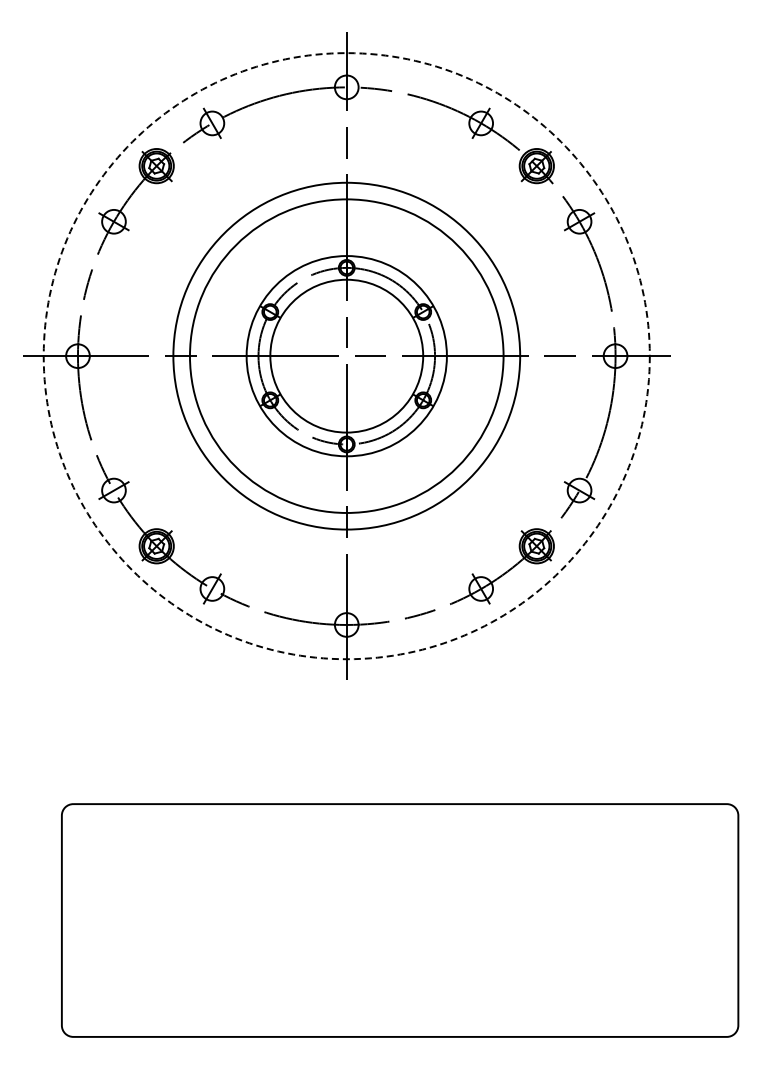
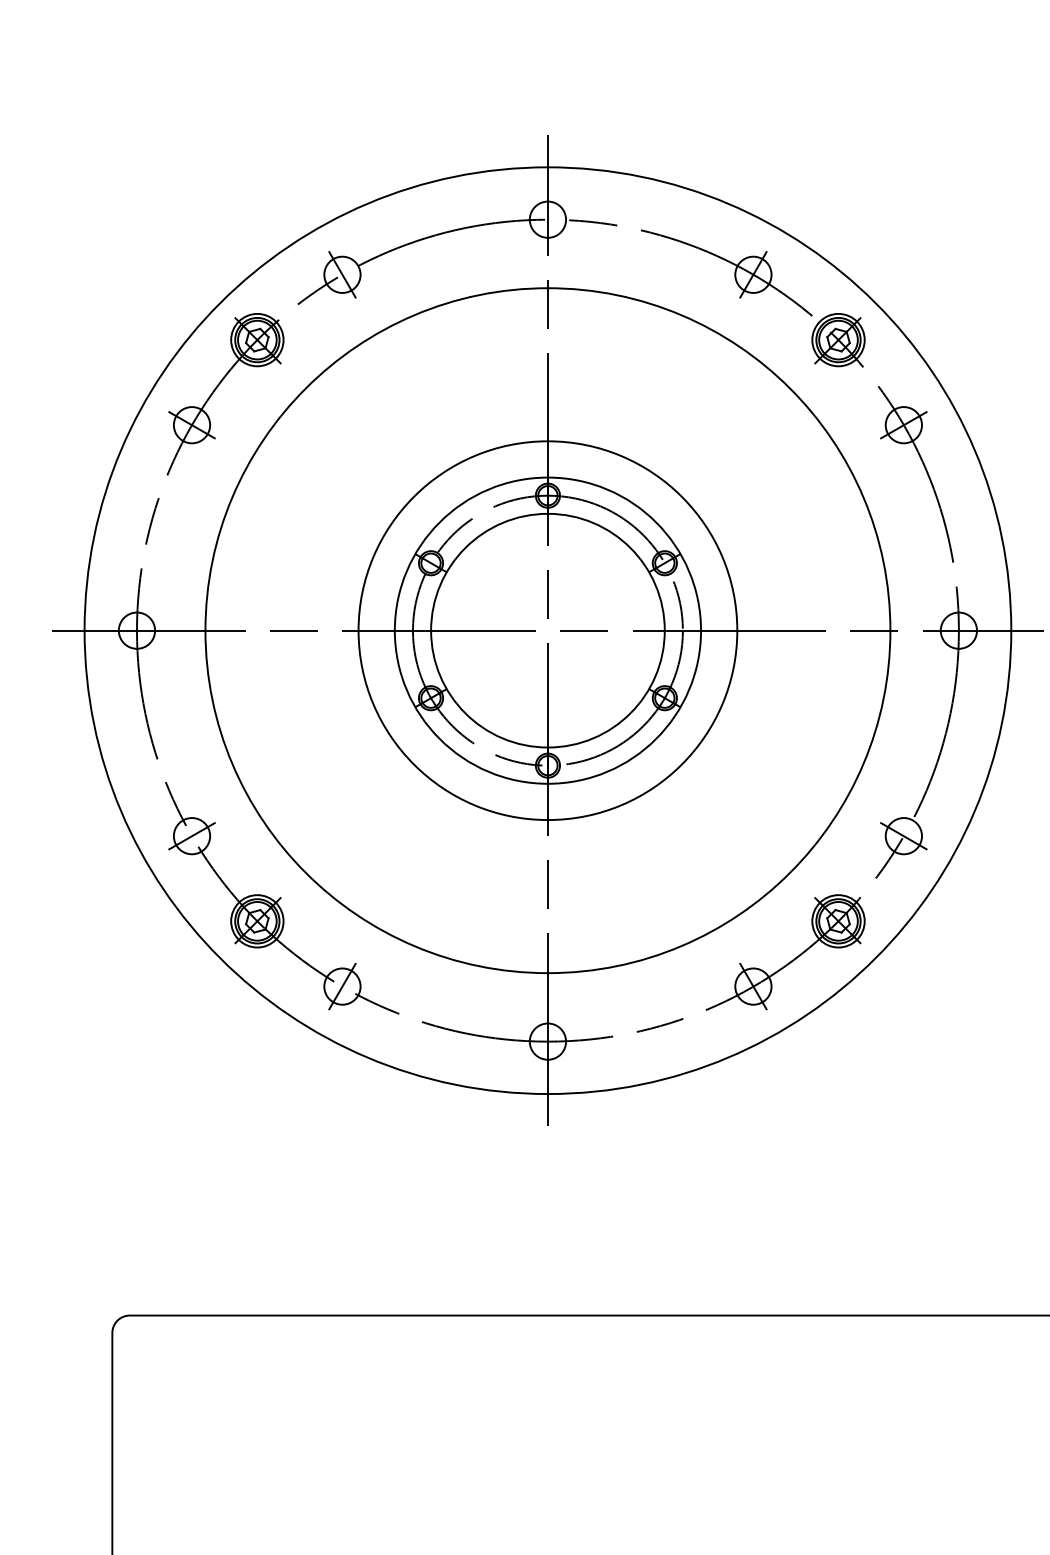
circle: (346, 356) -> (547, 631), dashed -> solid
circle: (346, 356) -> (547, 631), size x0.71
circle: (346, 356) -> (547, 631), size x1.43

